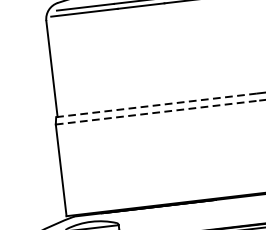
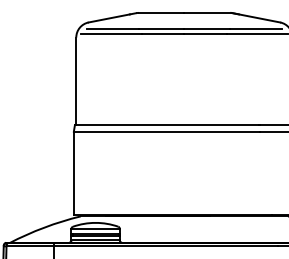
line: (157, 105) -> (167, 125), dashed -> solid
line: (158, 112) -> (167, 131), dashed -> solid

